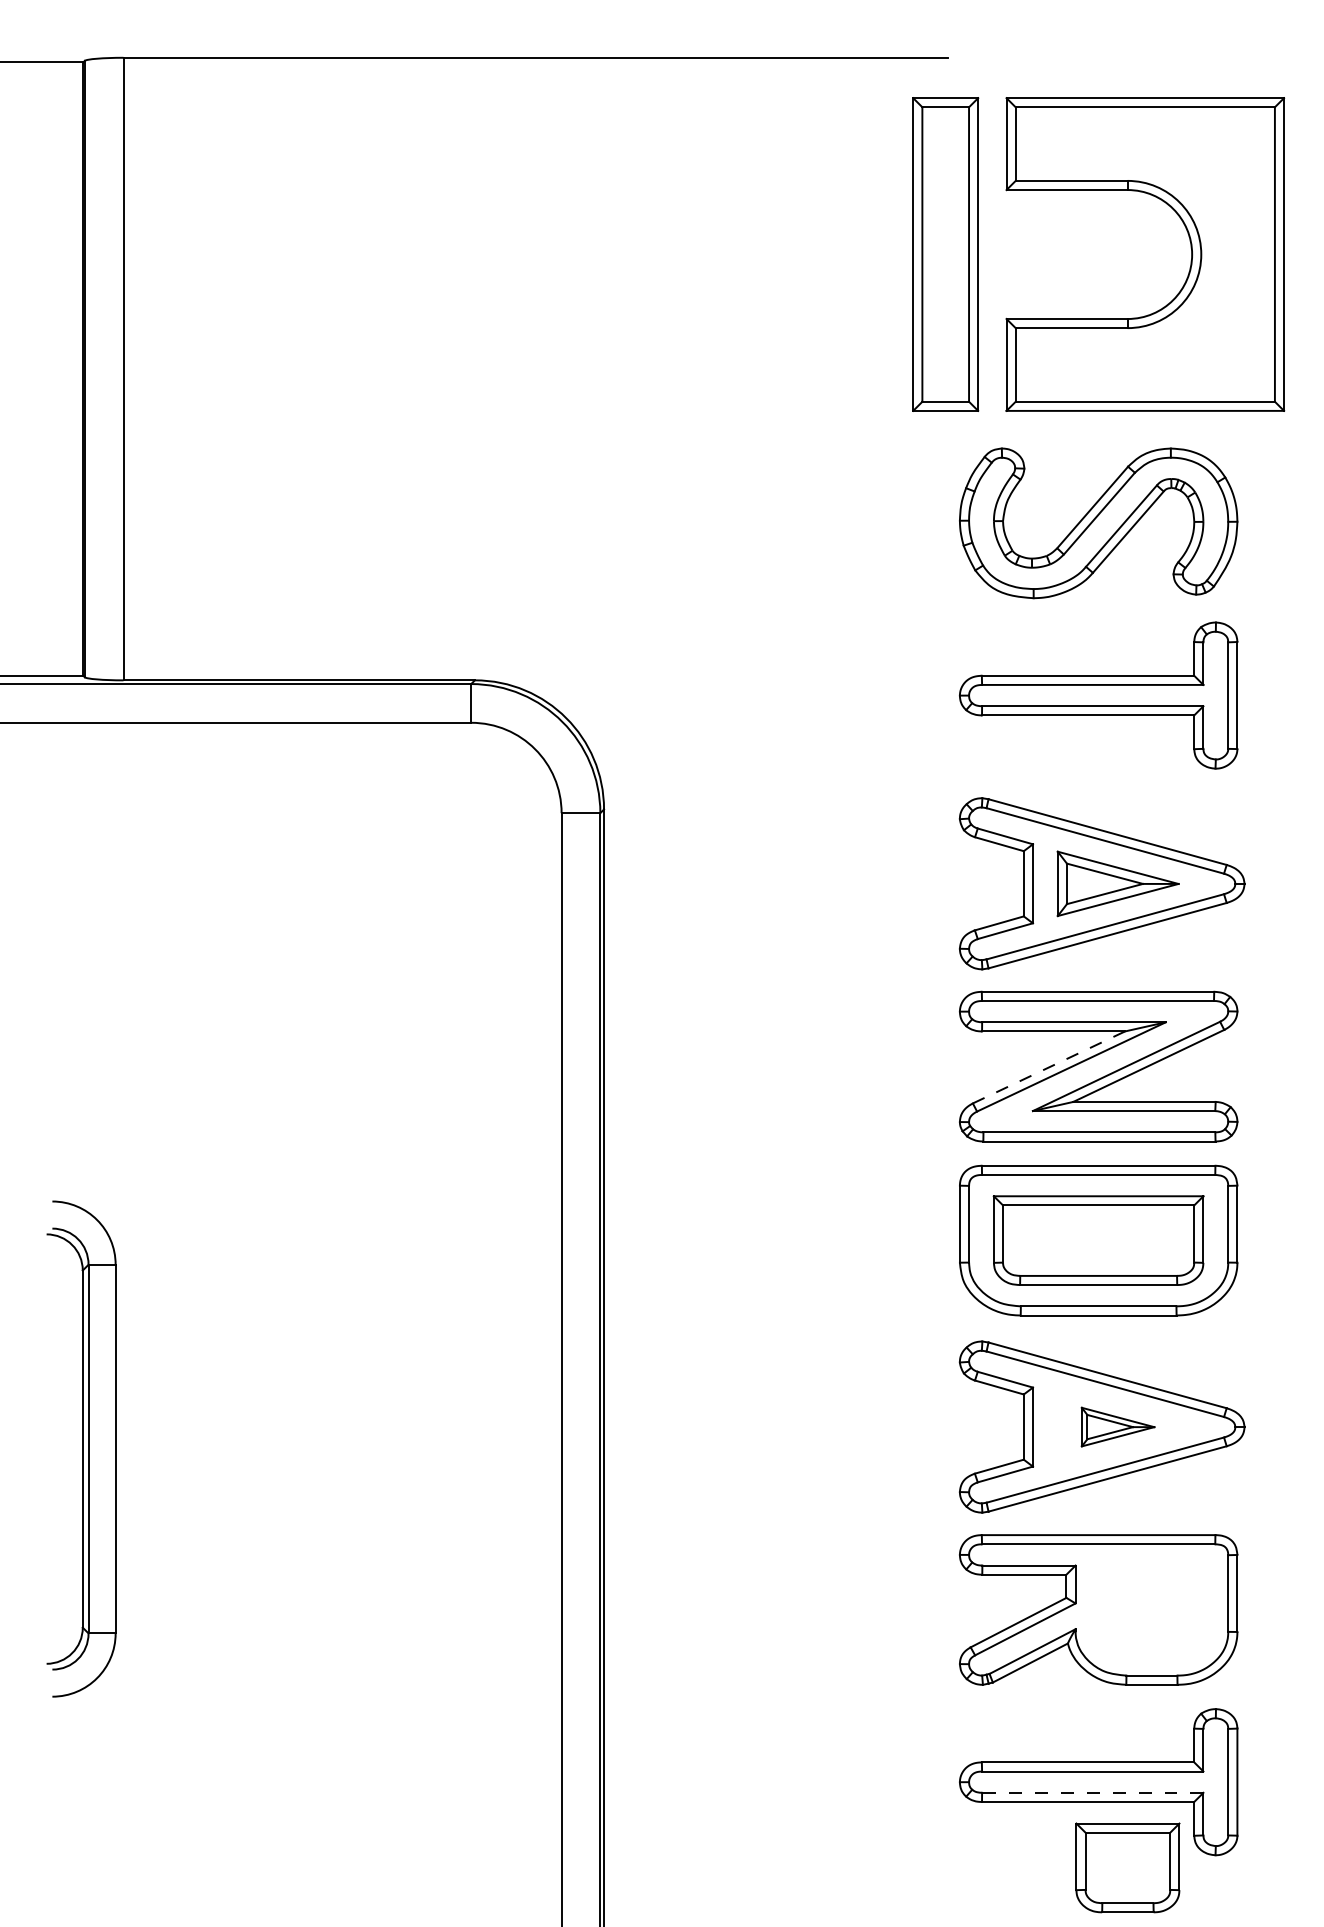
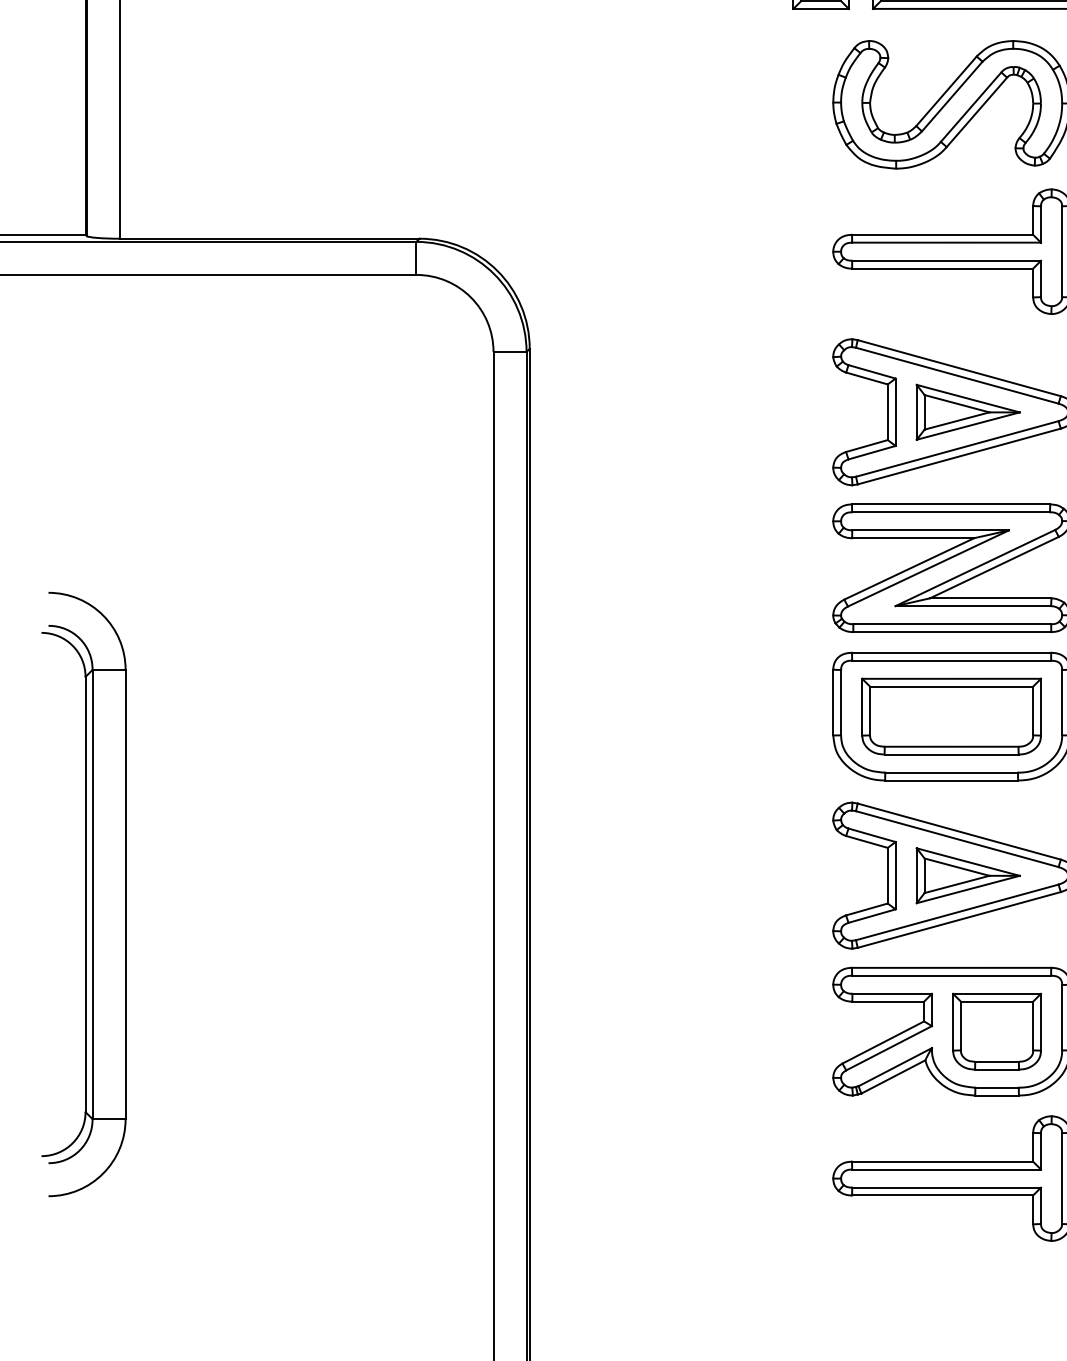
line: (1048, 1067) -> (908, 568), dashed -> solid
part: (1117, 1426) -> (967, 875), size x1.67
part: (81, 1448) -> (83, 893), size x1.43
line: (1092, 1792) -> (946, 1187), dashed -> solid
part: (1127, 1867) -> (996, 1031), moved

